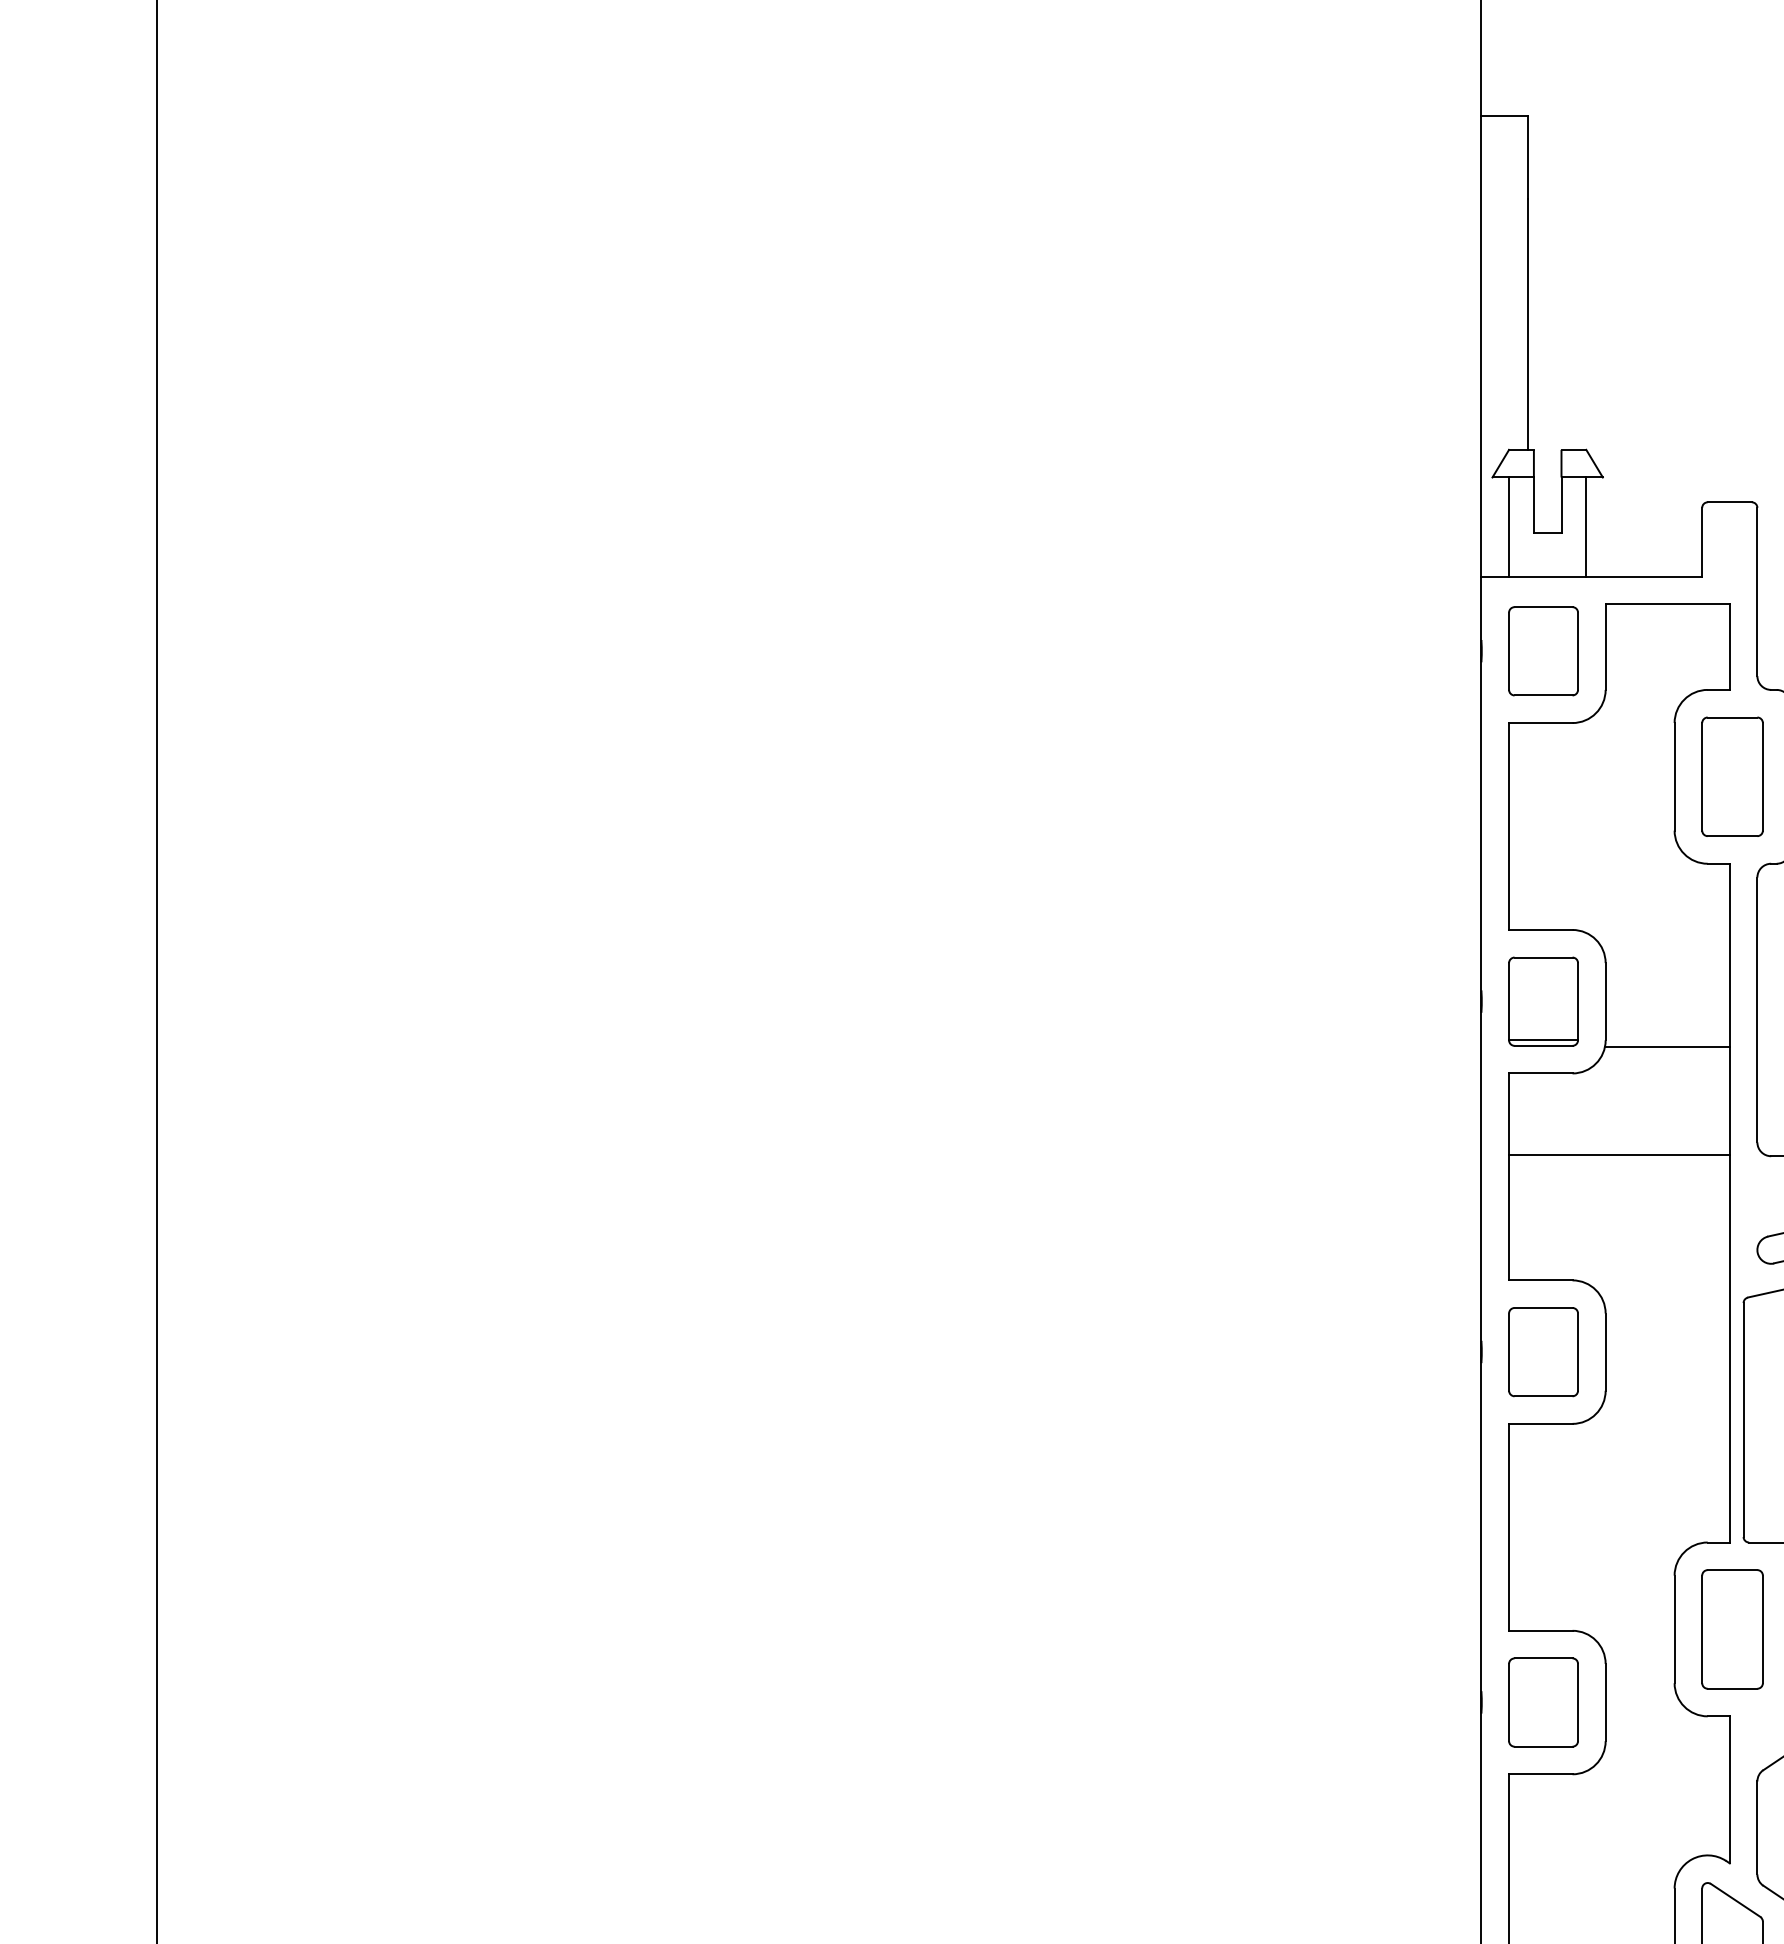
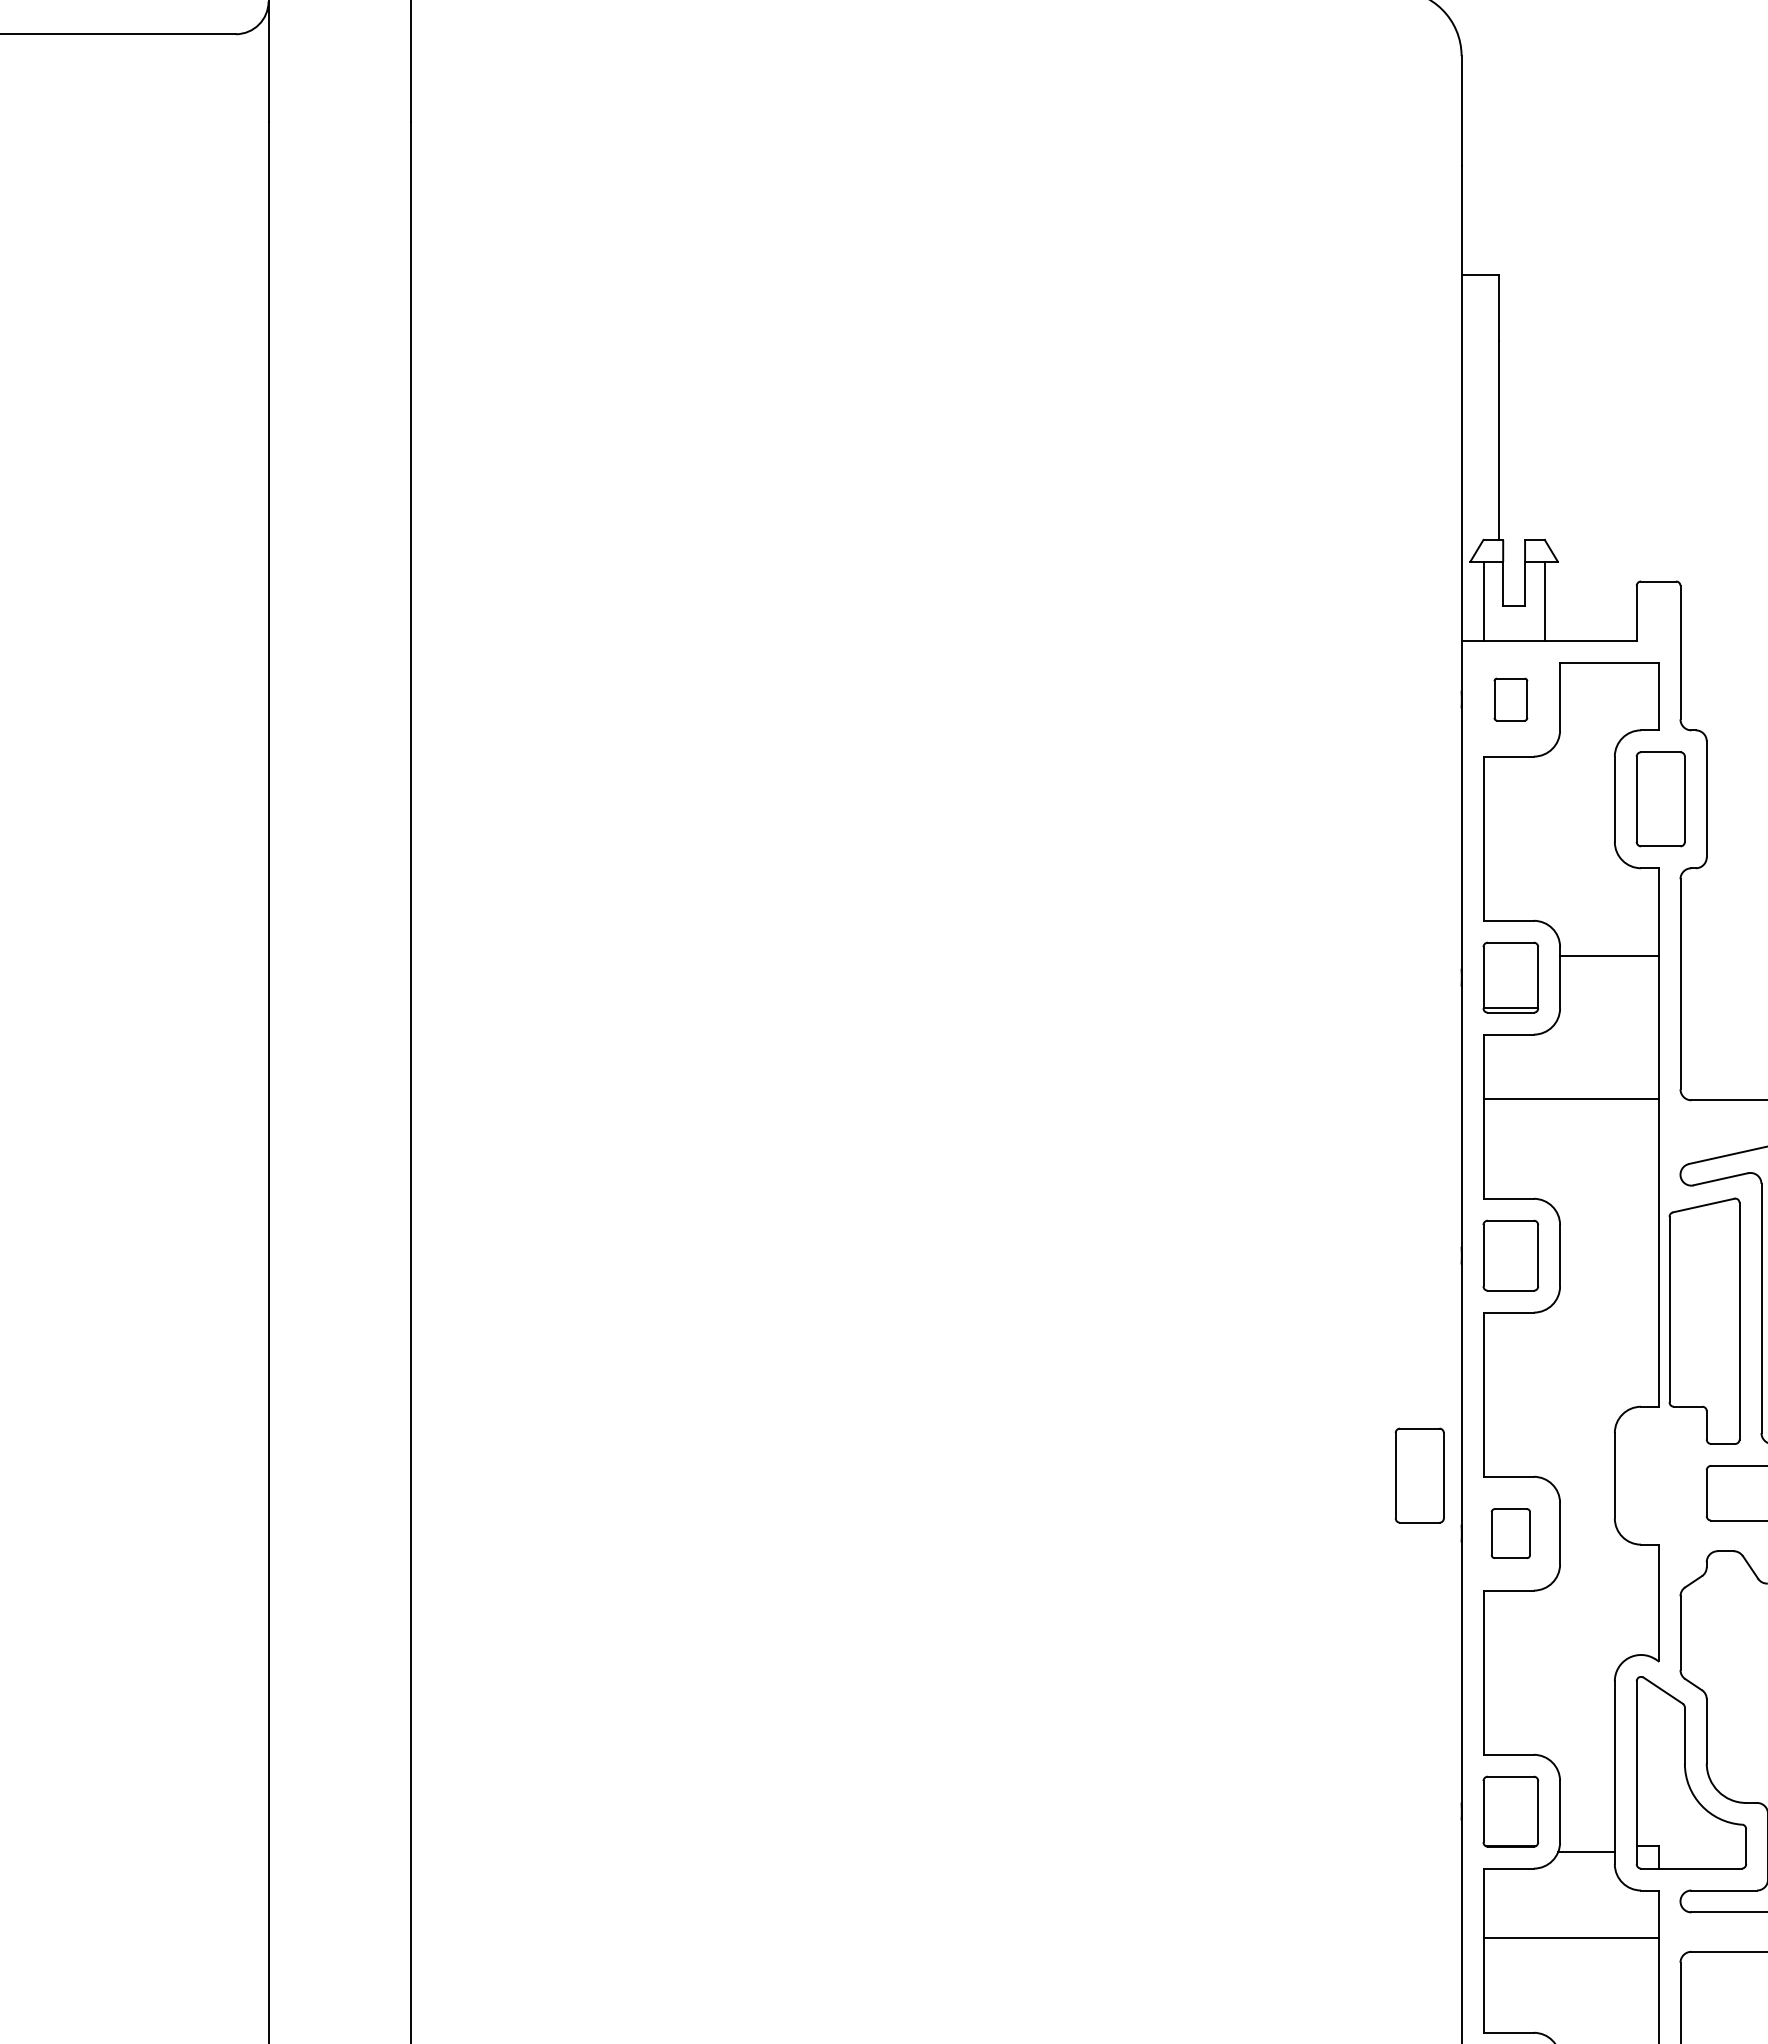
part: (1543, 651) -> (1510, 699), size x0.6
line: (1666, 1046) -> (1608, 956), moved
part: (1732, 1629) -> (1419, 1475), moved
part: (1543, 1702) -> (1510, 1533), size x0.7

